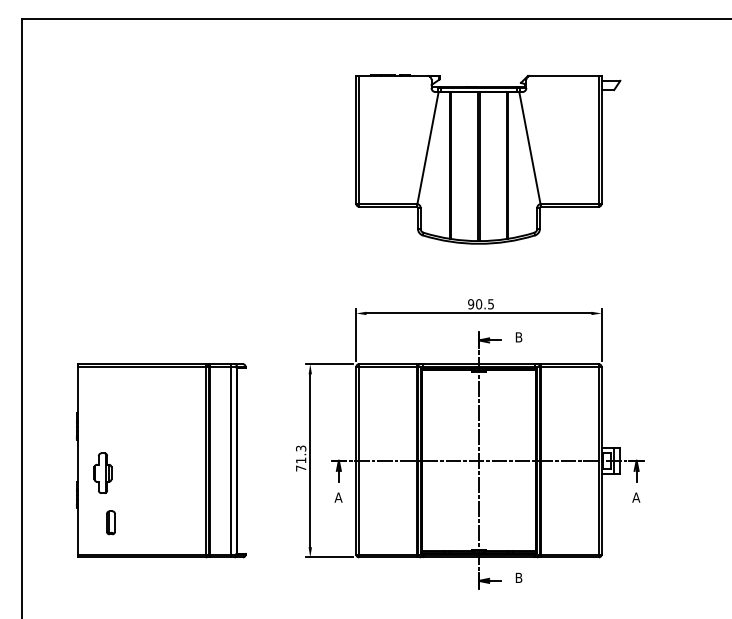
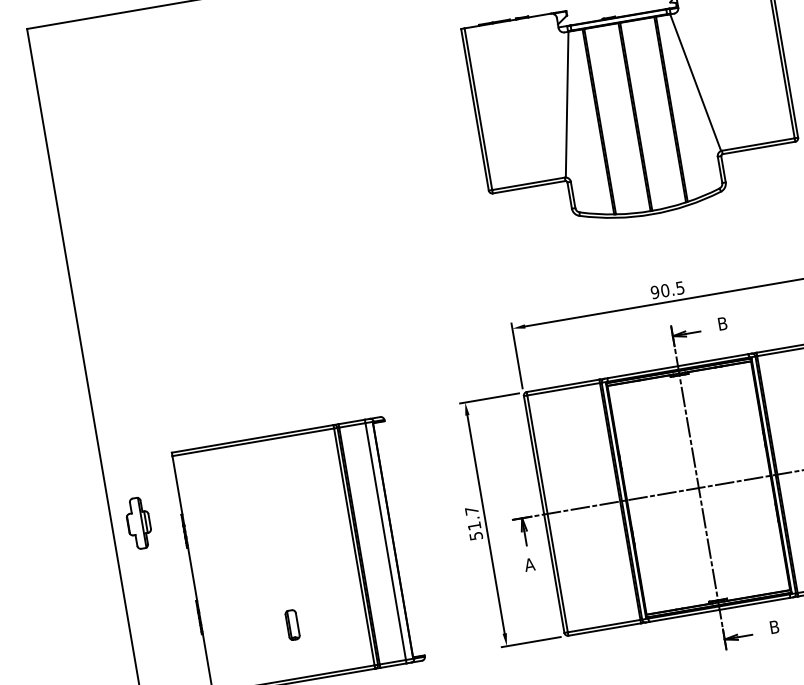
text: (301, 458) -> (474, 523), 71.3 -> 51.7
part: (102, 472) -> (138, 522), moved
part: (110, 522) -> (291, 624), moved

